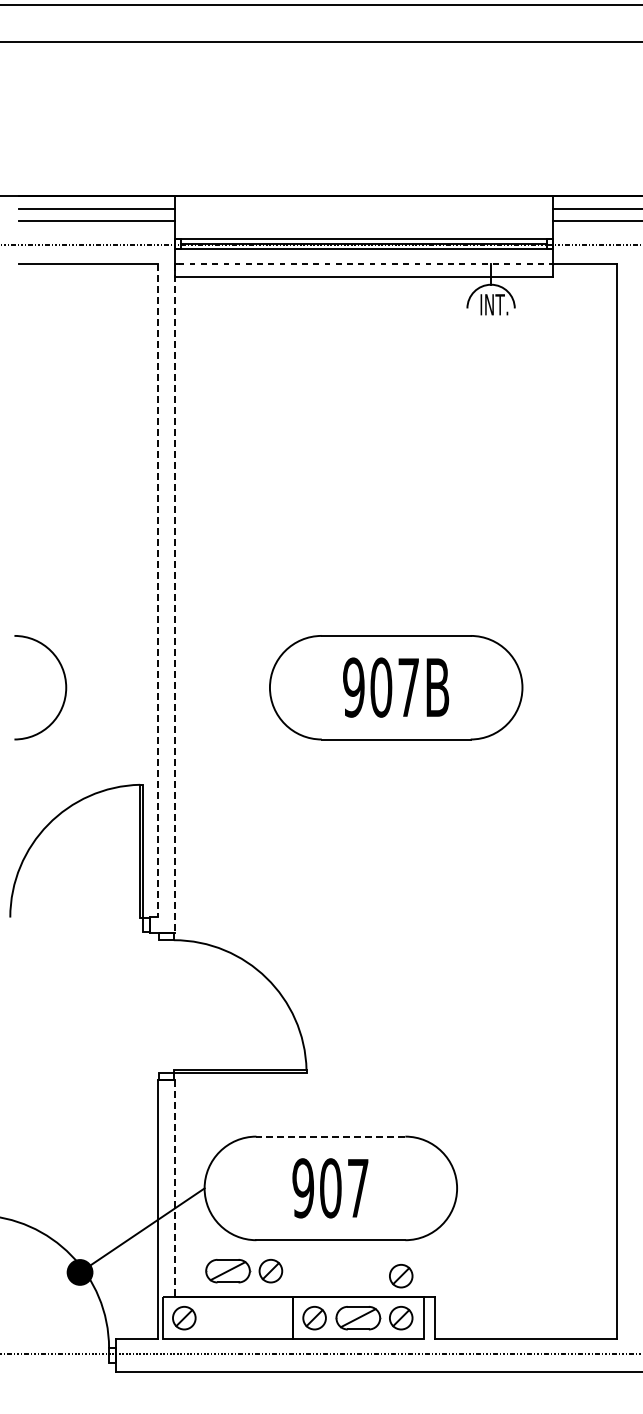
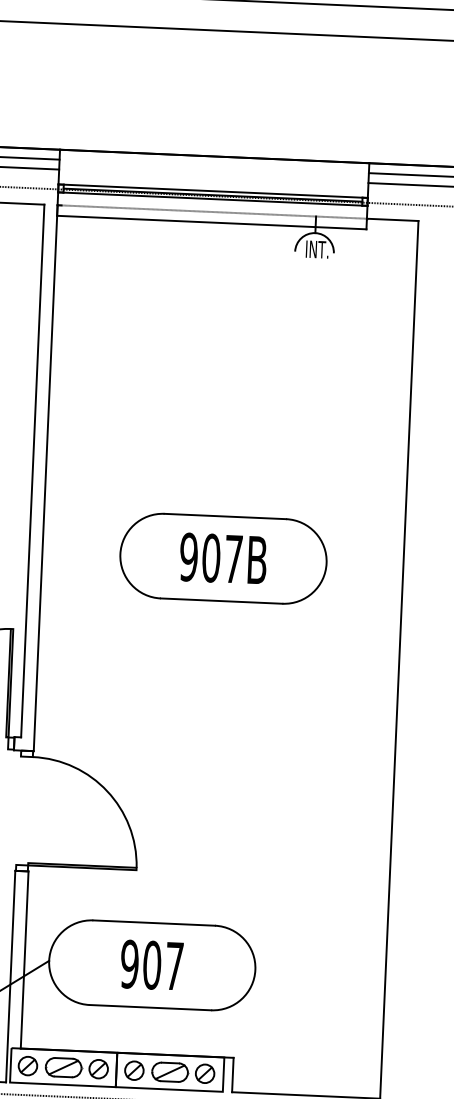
line: (158, 591) -> (32, 471), dashed -> solid
line: (174, 599) -> (45, 478), dashed -> solid
line: (330, 1136) -> (153, 922), dashed -> solid
line: (174, 1189) -> (24, 960), dashed -> solid
part: (244, 1271) -> (77, 1068), moved
part: (401, 1276) -> (206, 1039), removed

